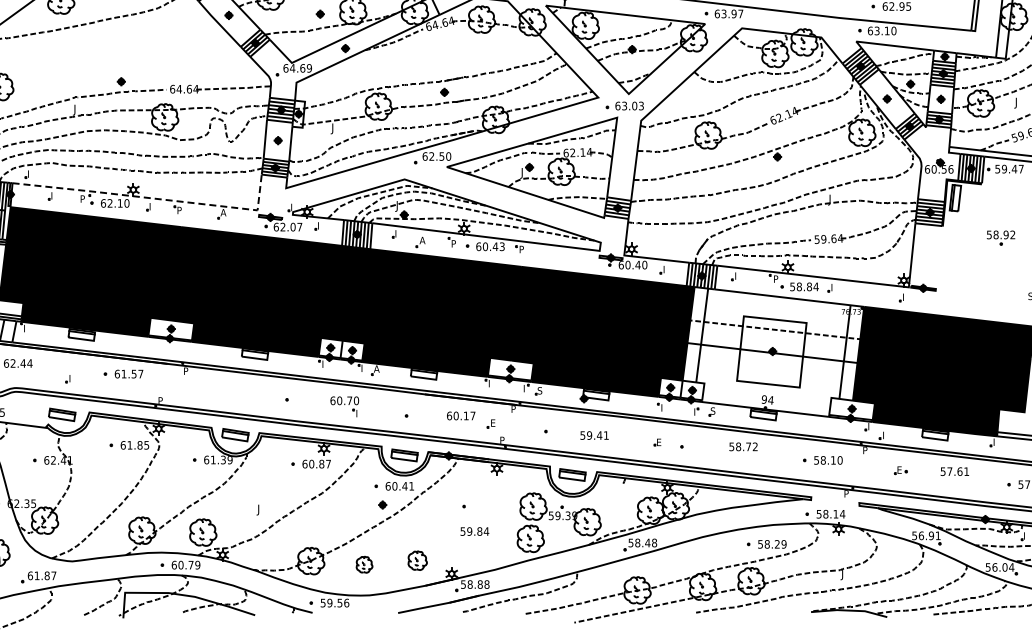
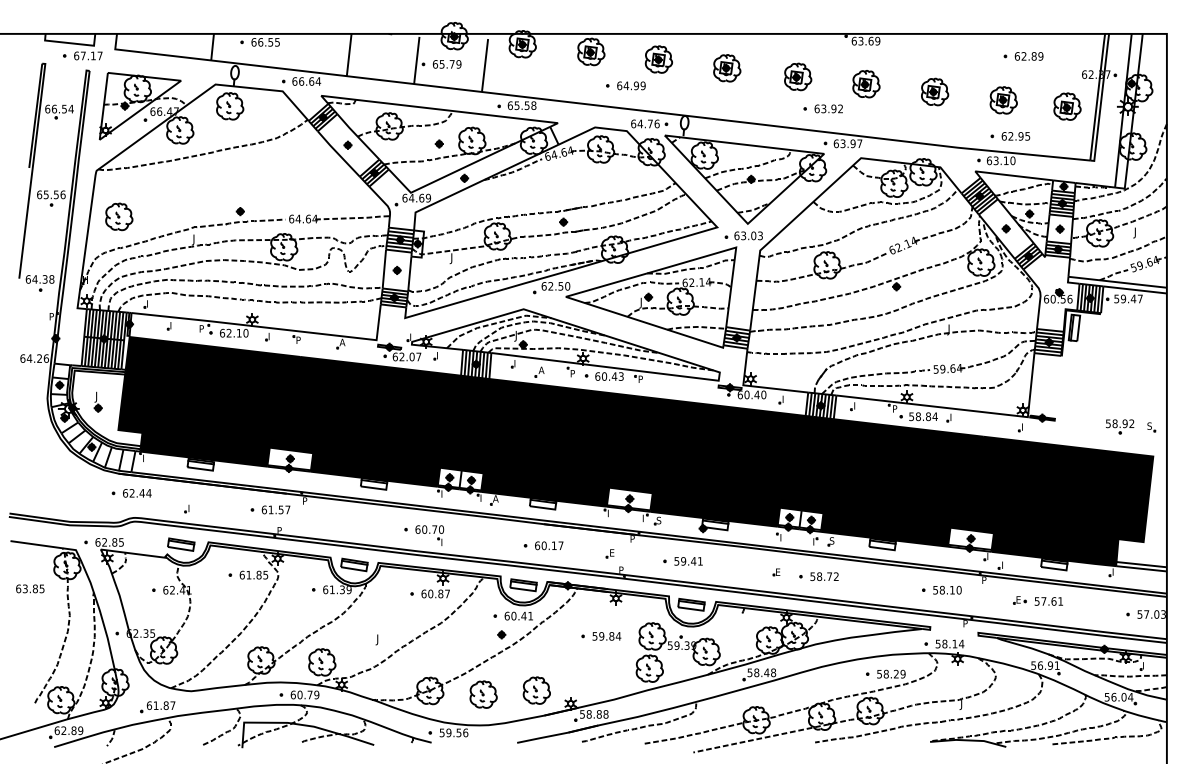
line: (153, 198) -> (272, 328), dashed -> solid
part: (1001, 237) -> (1120, 426), moved
fill: (773, 351) -> (892, 481), added
part: (123, 373) -> (270, 509), moved
part: (344, 406) -> (429, 535), moved
text: (461, 415) -> (549, 545), moved
text: (594, 435) -> (688, 561), moved
text: (743, 446) -> (824, 576), moved
text: (954, 471) -> (1048, 601), moved
text: (474, 531) -> (606, 636), moved
part: (417, 560) -> (536, 690), size x1.43
part: (364, 564) -> (483, 694), size x1.67

